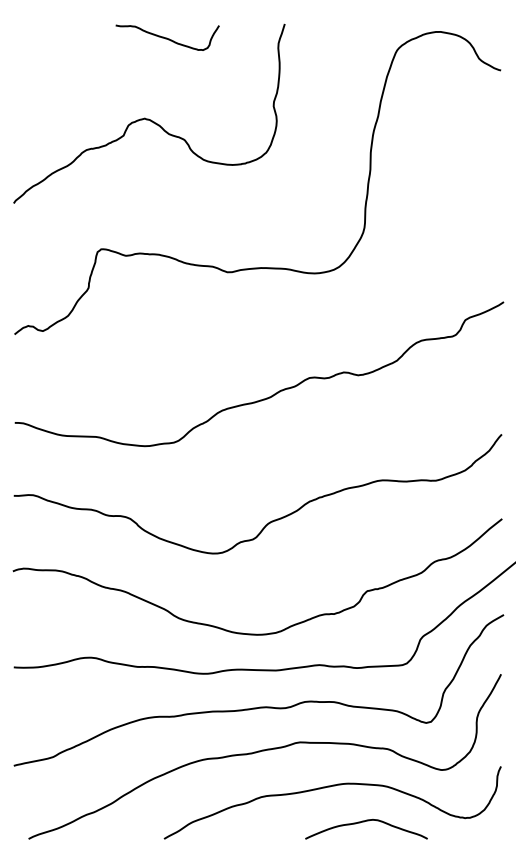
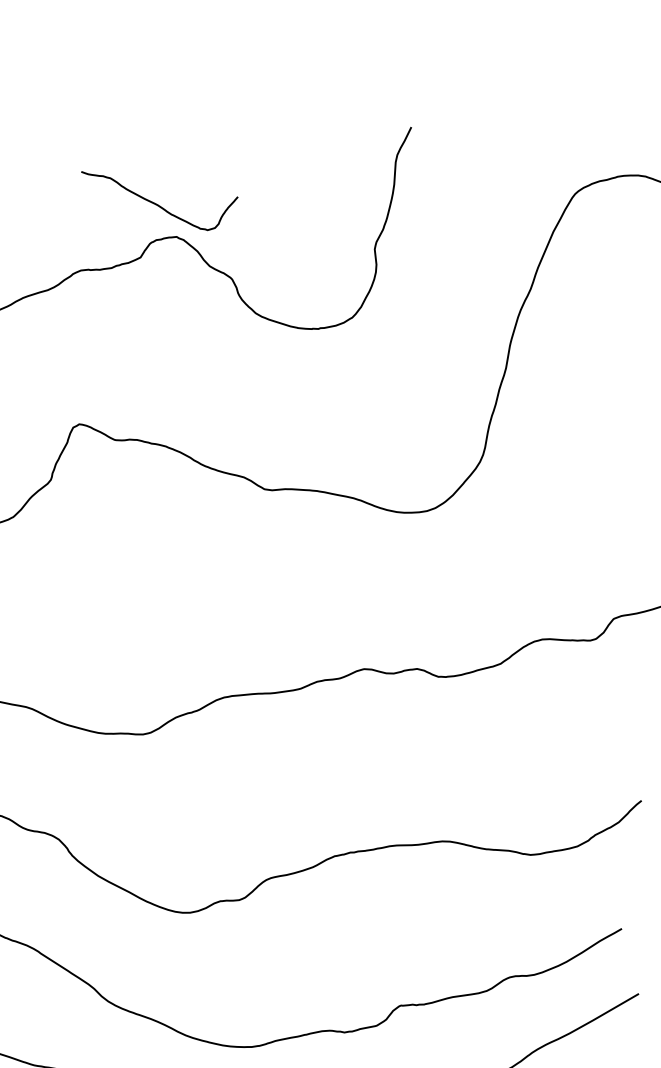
curve: (167, 37) -> (156, 202), moved

